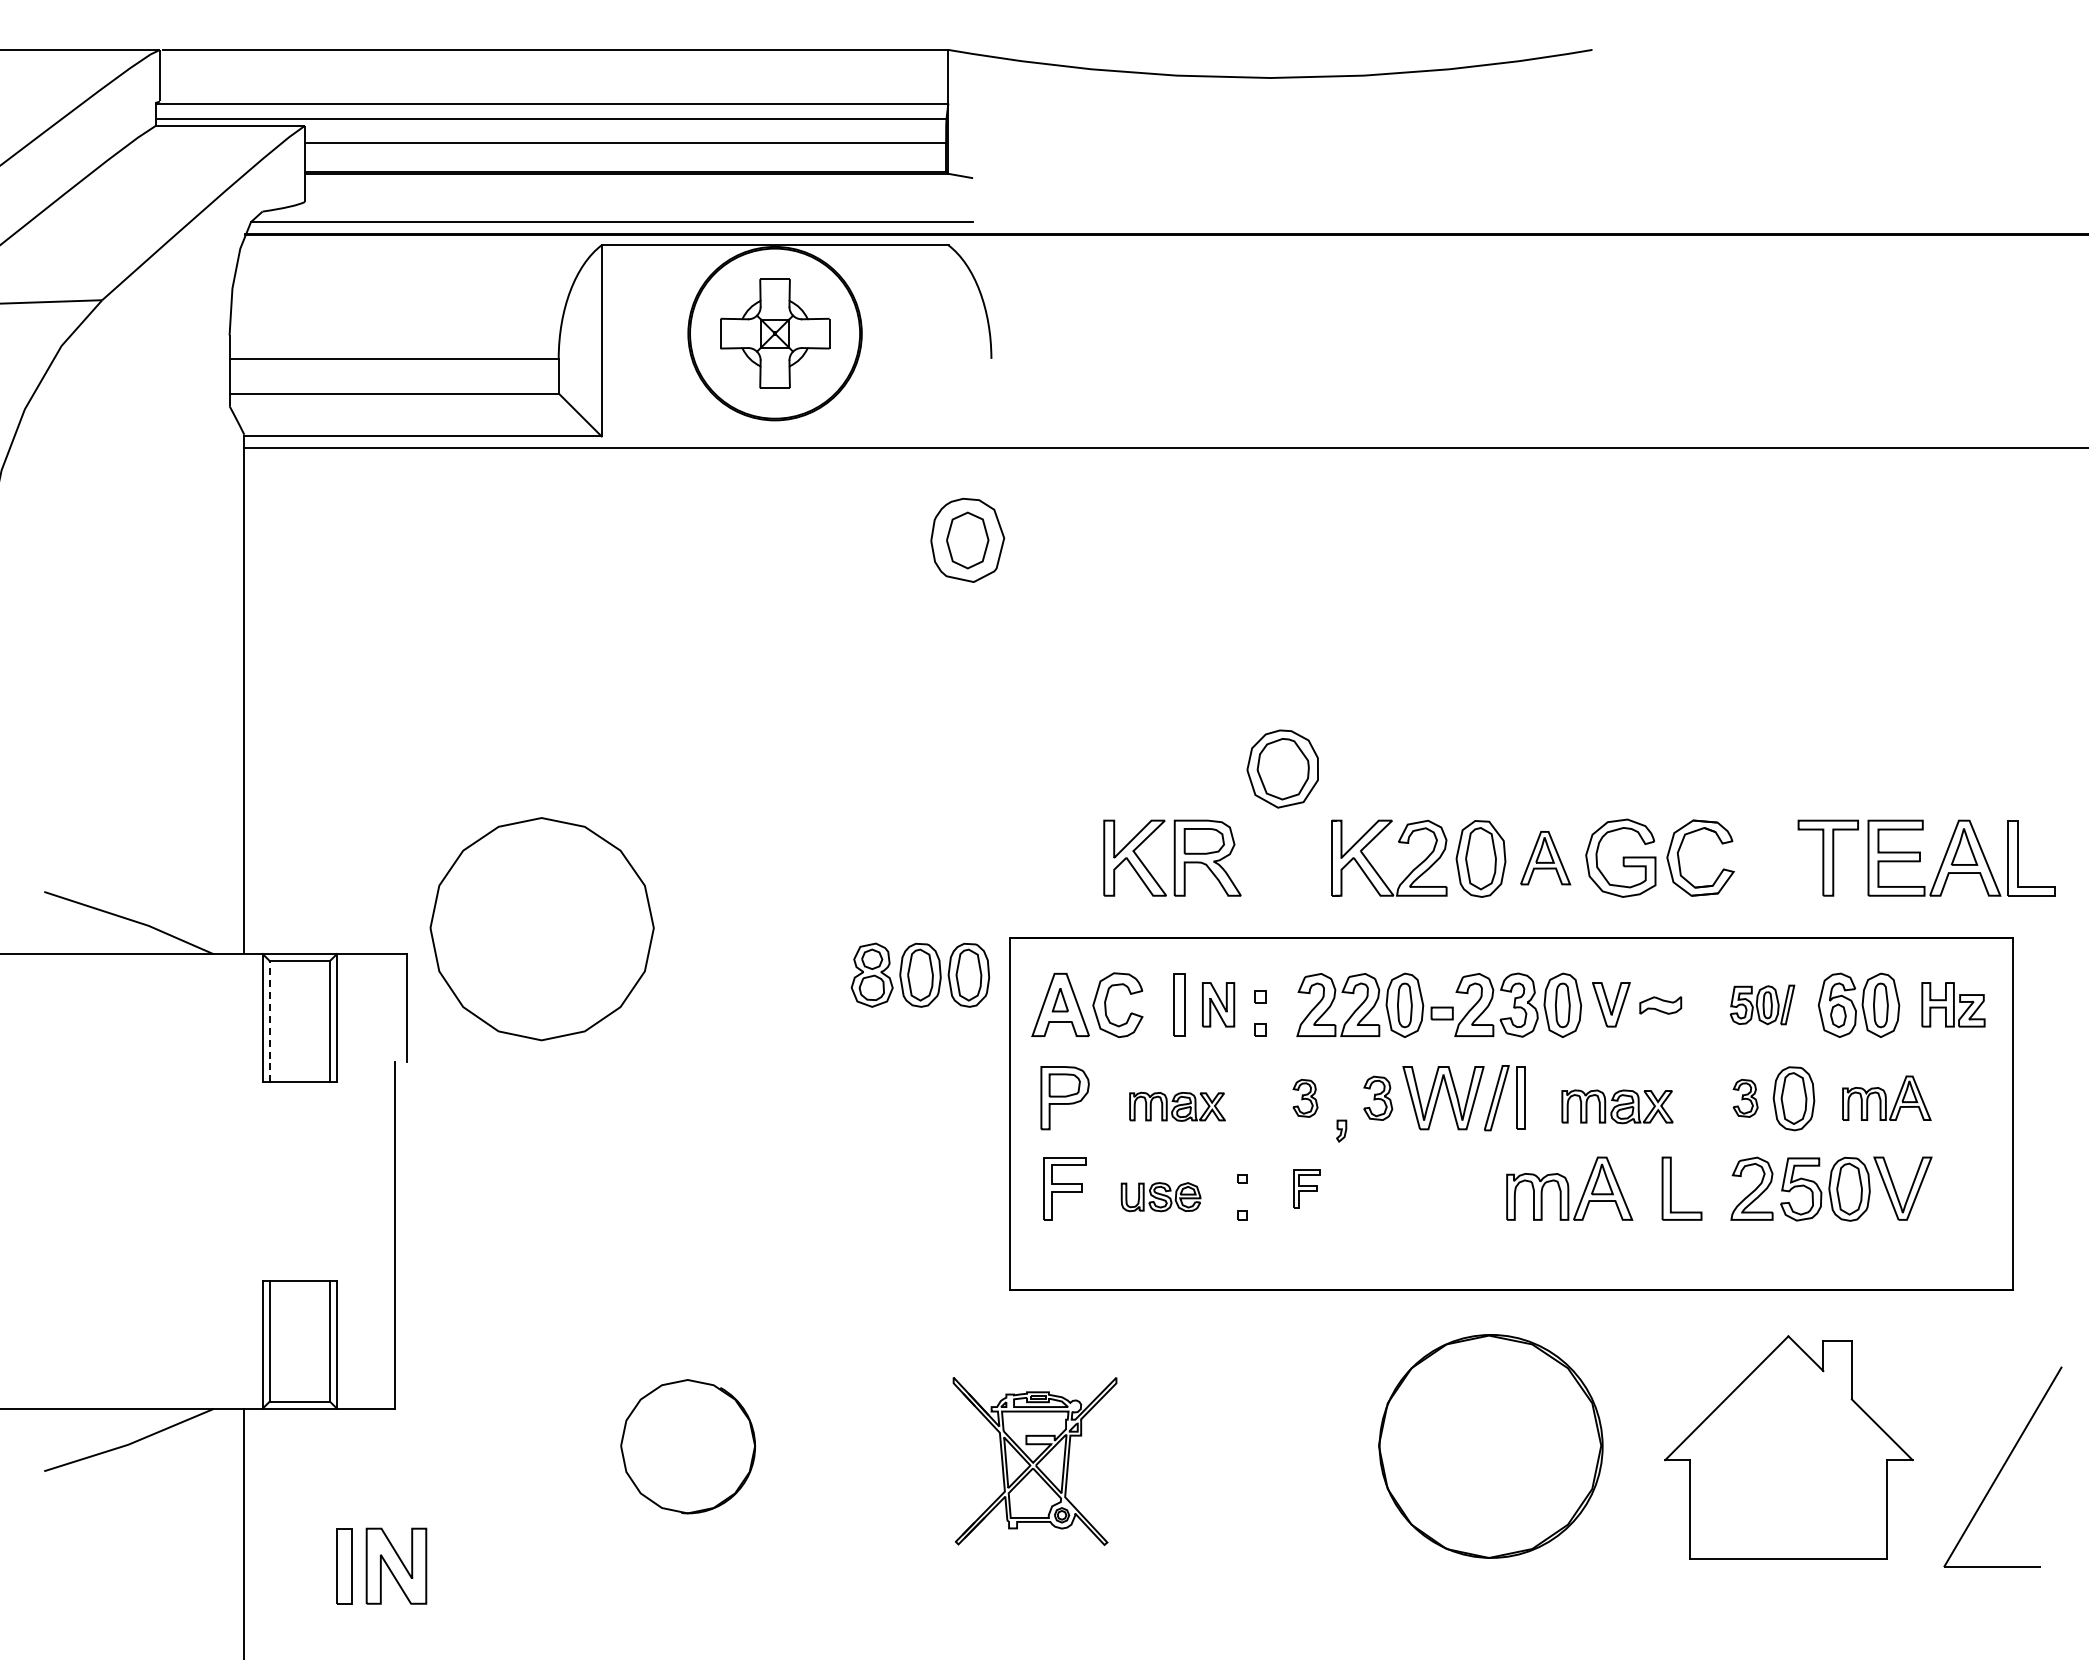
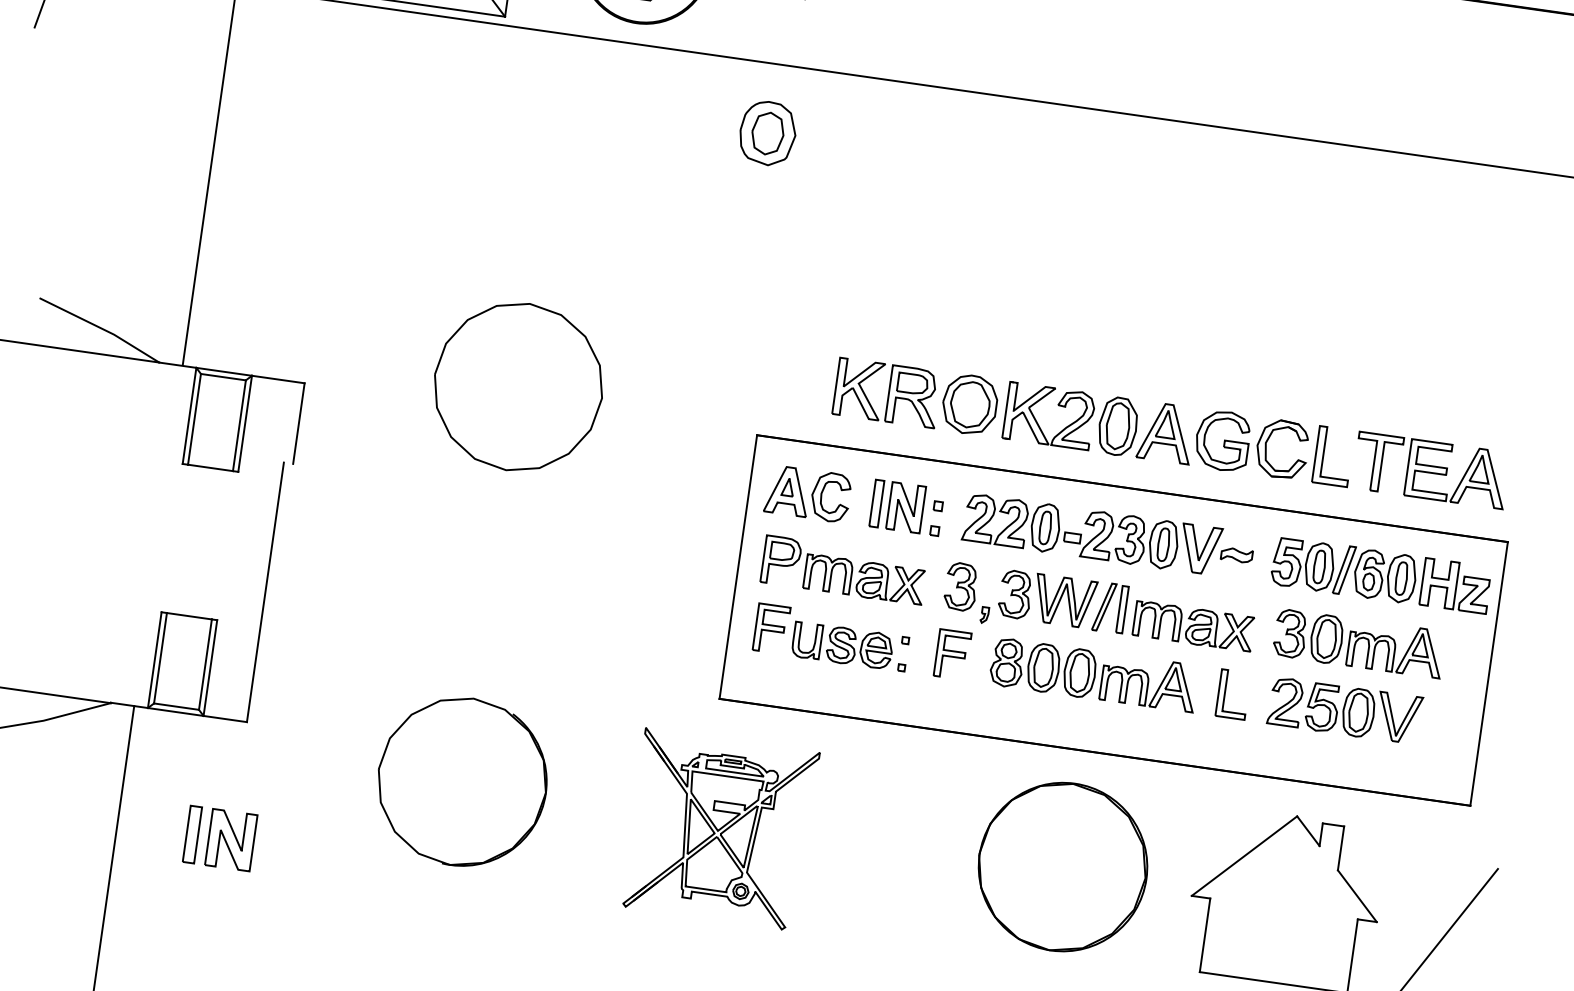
part: (1282, 768) -> (969, 404), moved
part: (1545, 857) -> (1166, 432), size x1.43
part: (2018, 858) -> (1323, 455), moved
part: (541, 929) -> (517, 387), moved
part: (920, 974) -> (1043, 667), moved
part: (1218, 1004) -> (906, 507), size x1.43
part: (1611, 1004) -> (1200, 549), size x1.43
part: (1762, 1004) -> (1313, 565), size x1.67
part: (1953, 1004) -> (1456, 585), size x1.43
line: (269, 1021) -> (194, 419), dashed -> solid
part: (1305, 1098) -> (961, 587), size x1.67
part: (1378, 1098) -> (1015, 594), size x1.43
part: (1745, 1098) -> (1290, 633), size x1.67
part: (1886, 1098) -> (1395, 648), size x1.43
part: (1177, 1106) -> (864, 579), size x1.67
part: (1617, 1106) -> (1193, 626), size x1.43
part: (1306, 1188) -> (952, 654), size x1.67
part: (1160, 1196) -> (842, 644), size x1.67
part: (687, 1446) -> (461, 781), size x1.67
part: (1034, 1461) -> (719, 829), size x1.43

